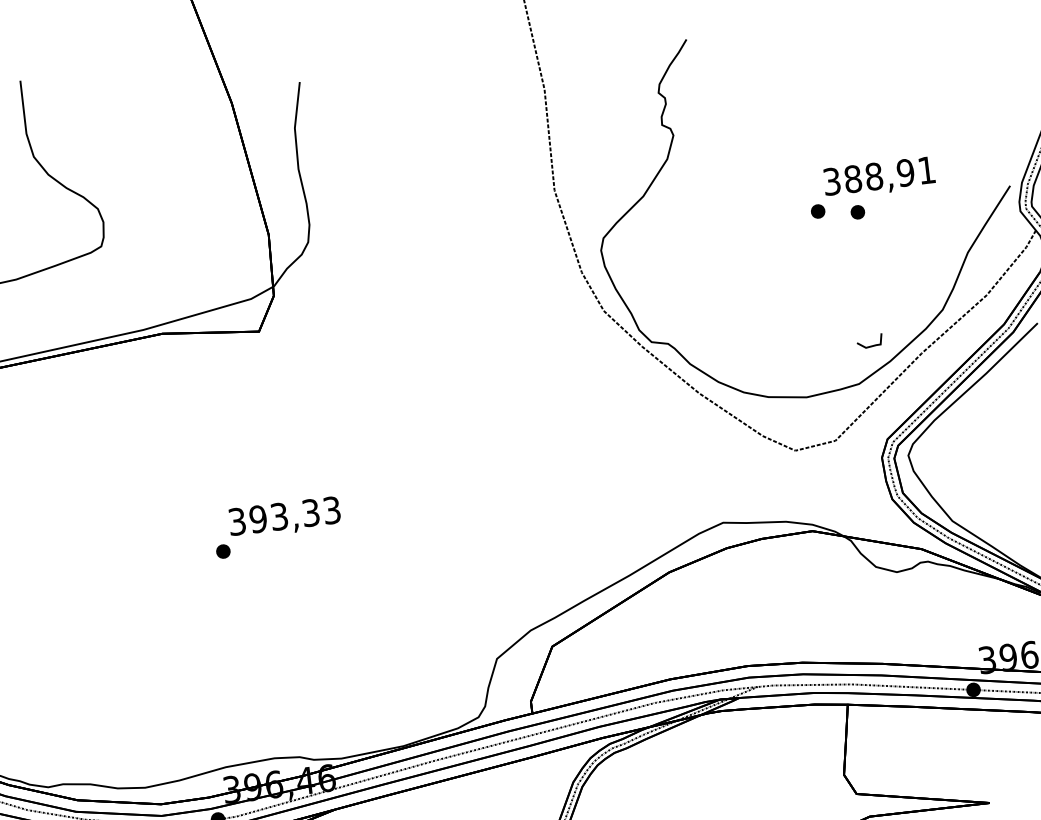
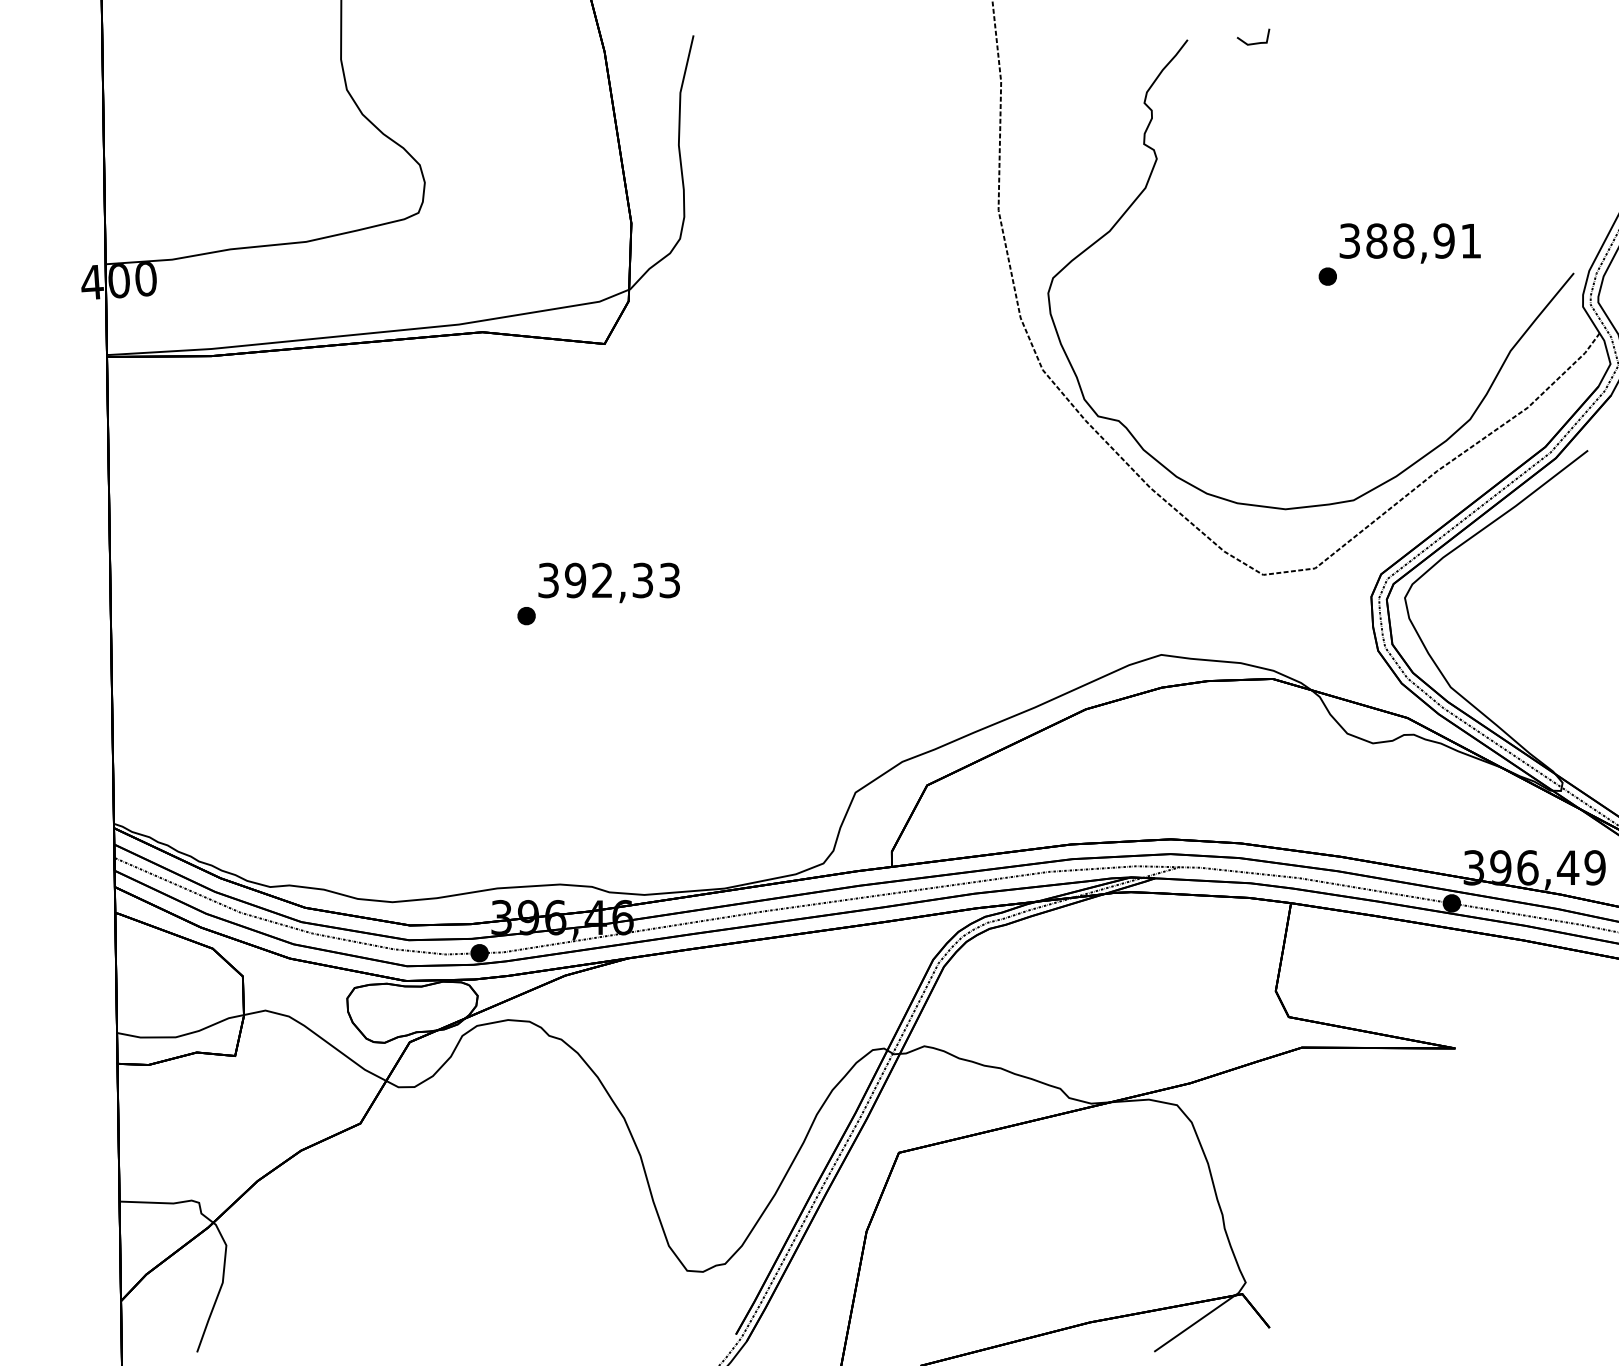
part: (857, 212) -> (1377, 283), removed
line: (871, 345) -> (1255, 42), moved
text: (279, 516) -> (602, 580), 393,33 -> 392,33

